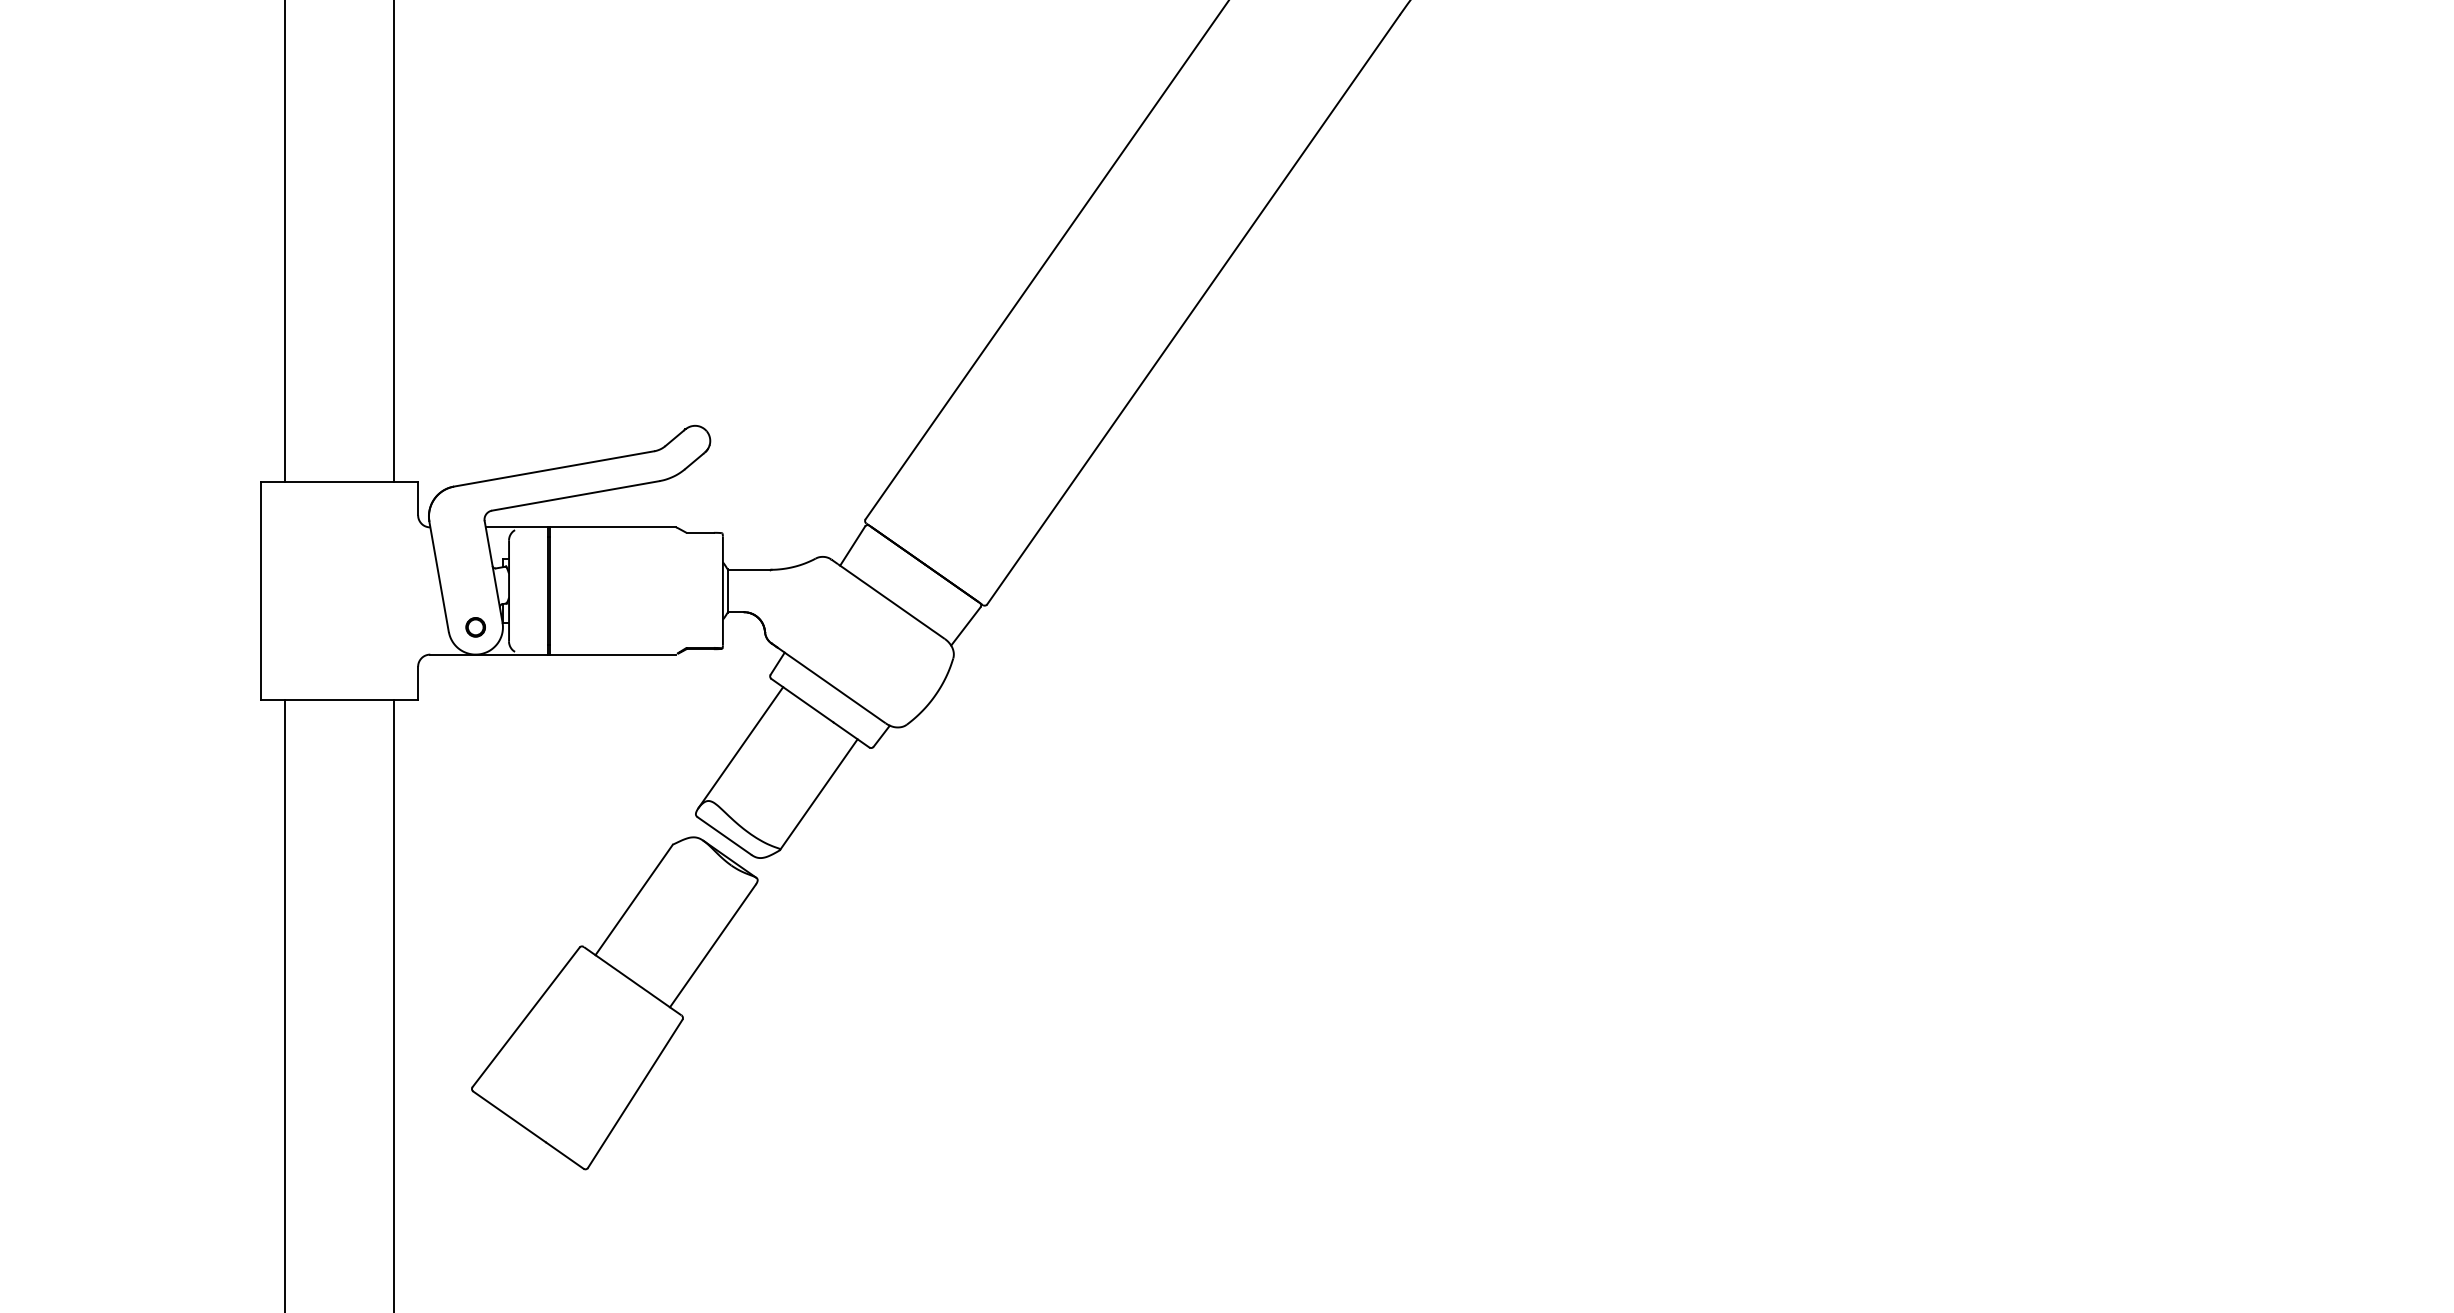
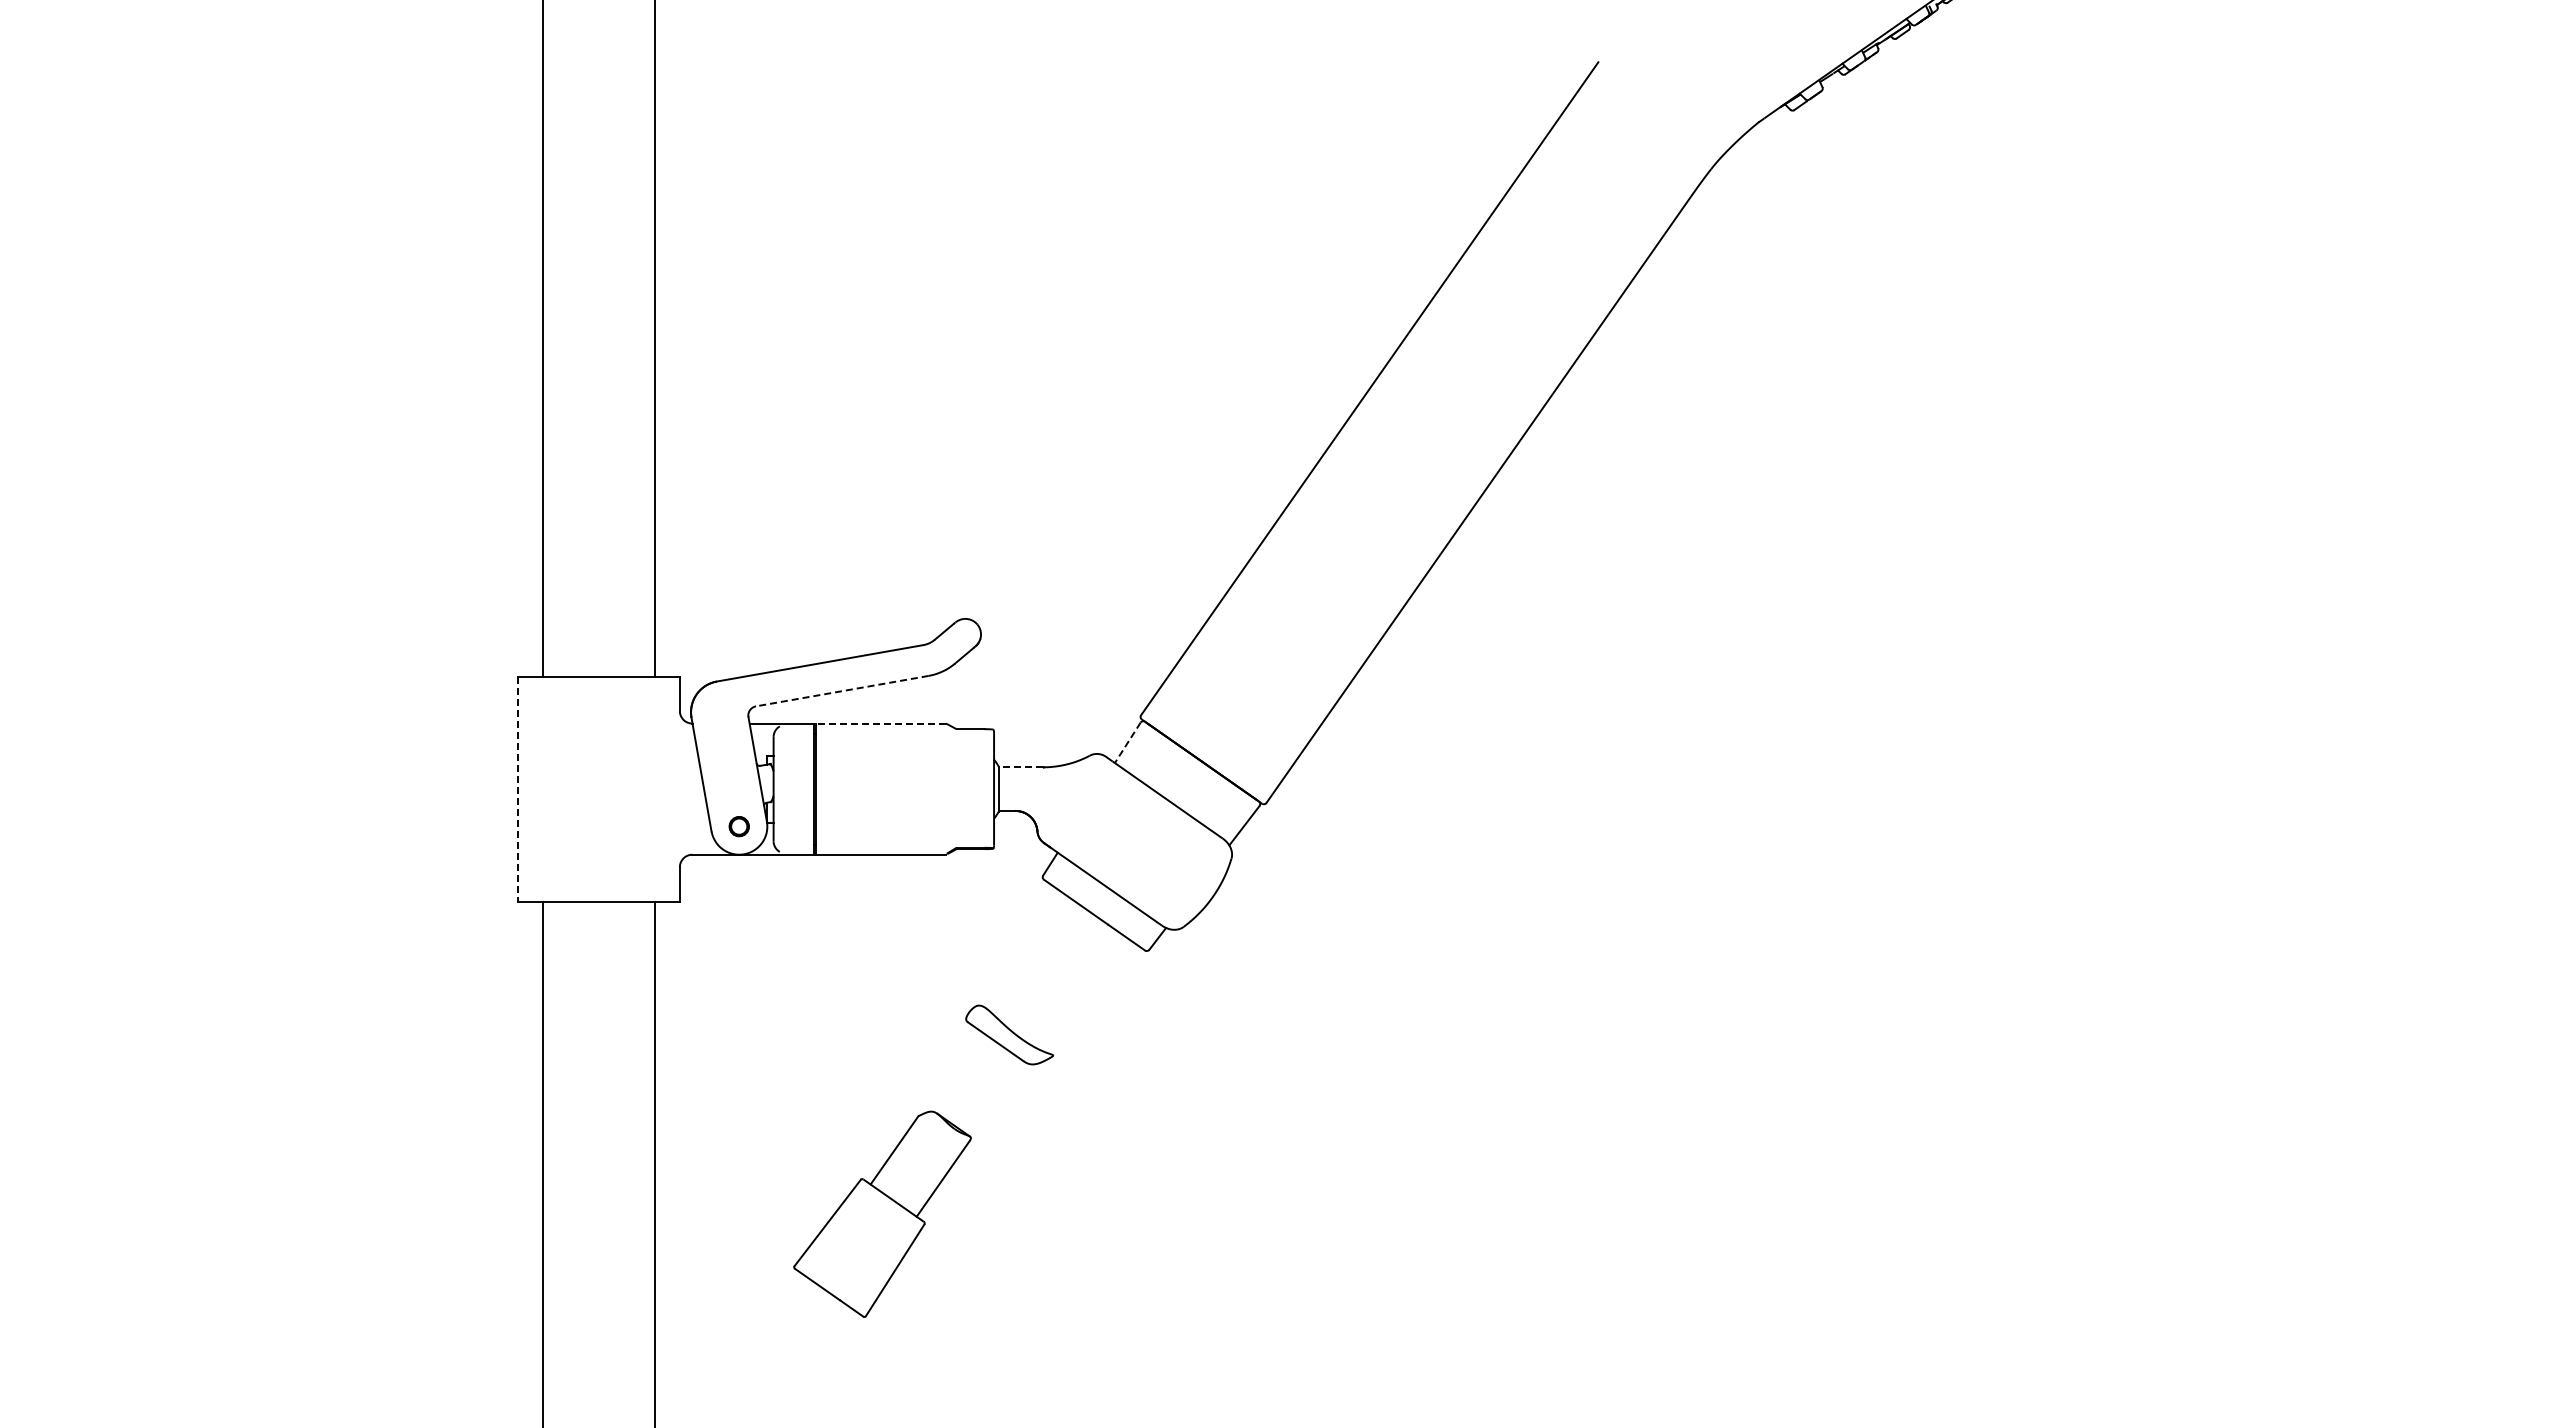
line: (575, 496) -> (842, 691), solid -> dashed
line: (612, 527) -> (880, 723), solid -> dashed
line: (852, 545) -> (1127, 742), solid -> dashed
line: (748, 569) -> (1020, 767), solid -> dashed
line: (260, 591) -> (517, 789), solid -> dashed
line: (740, 747) -> (1012, 950), removed
line: (818, 794) -> (1092, 998), removed
part: (614, 1003) -> (882, 1214), size x0.6

